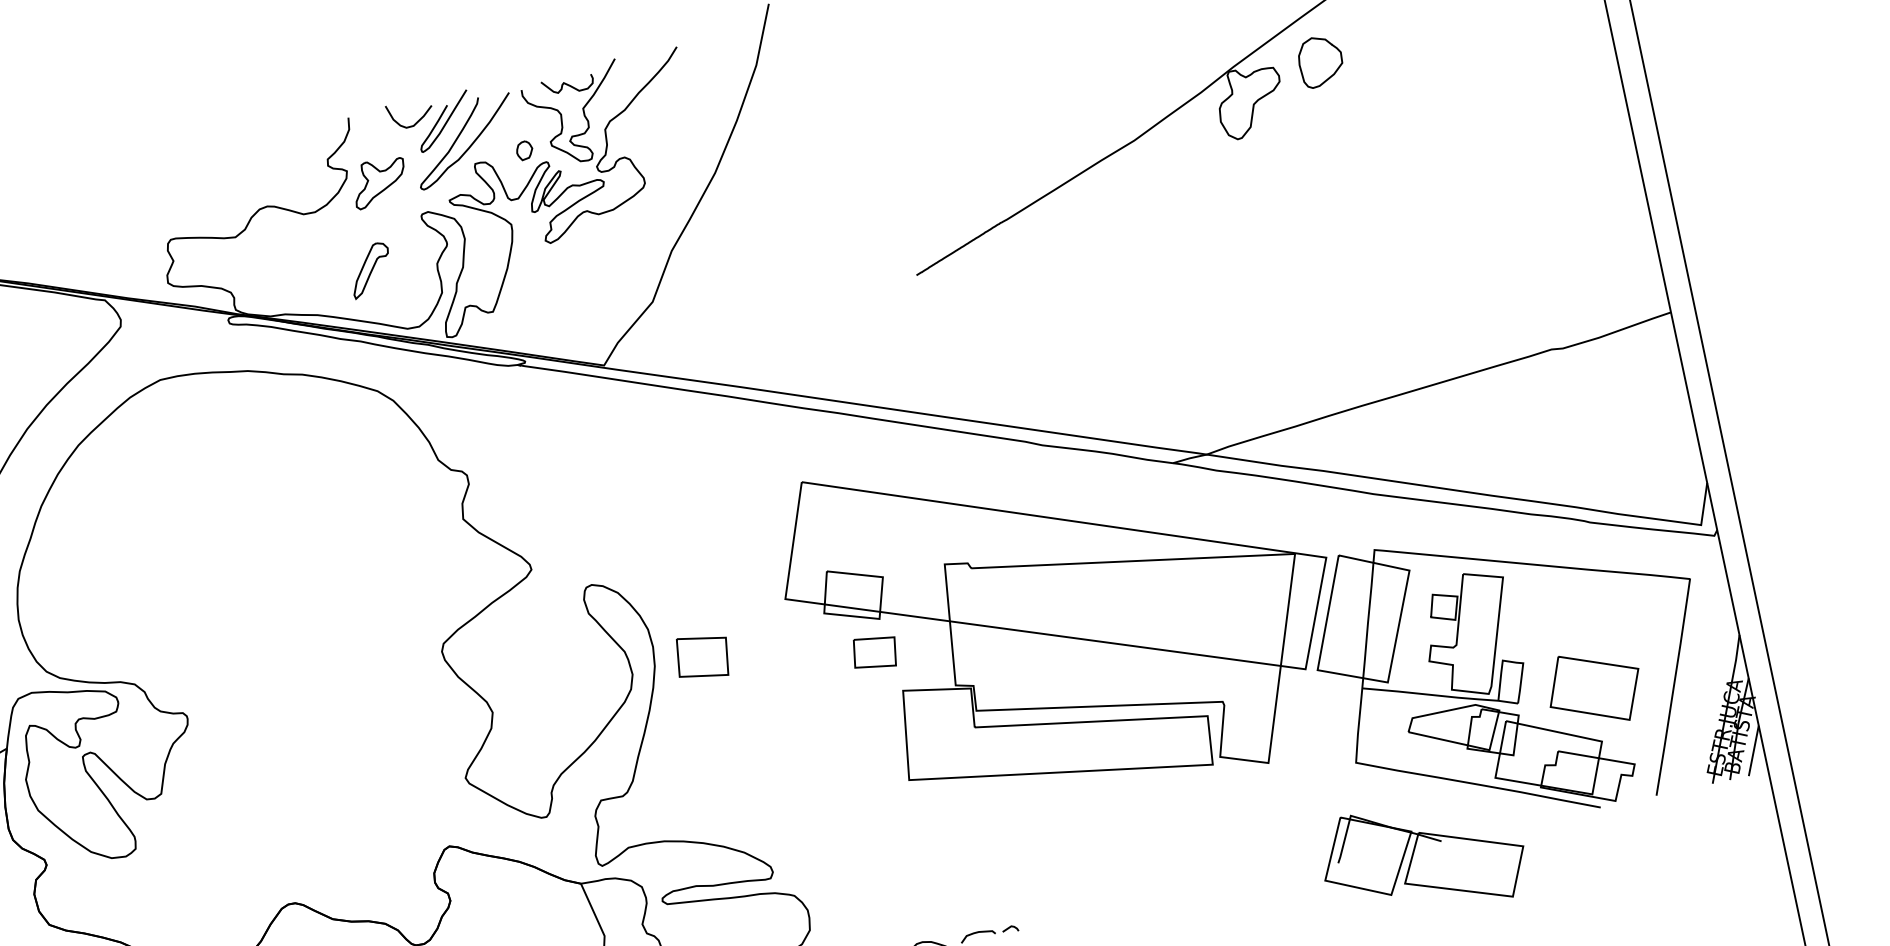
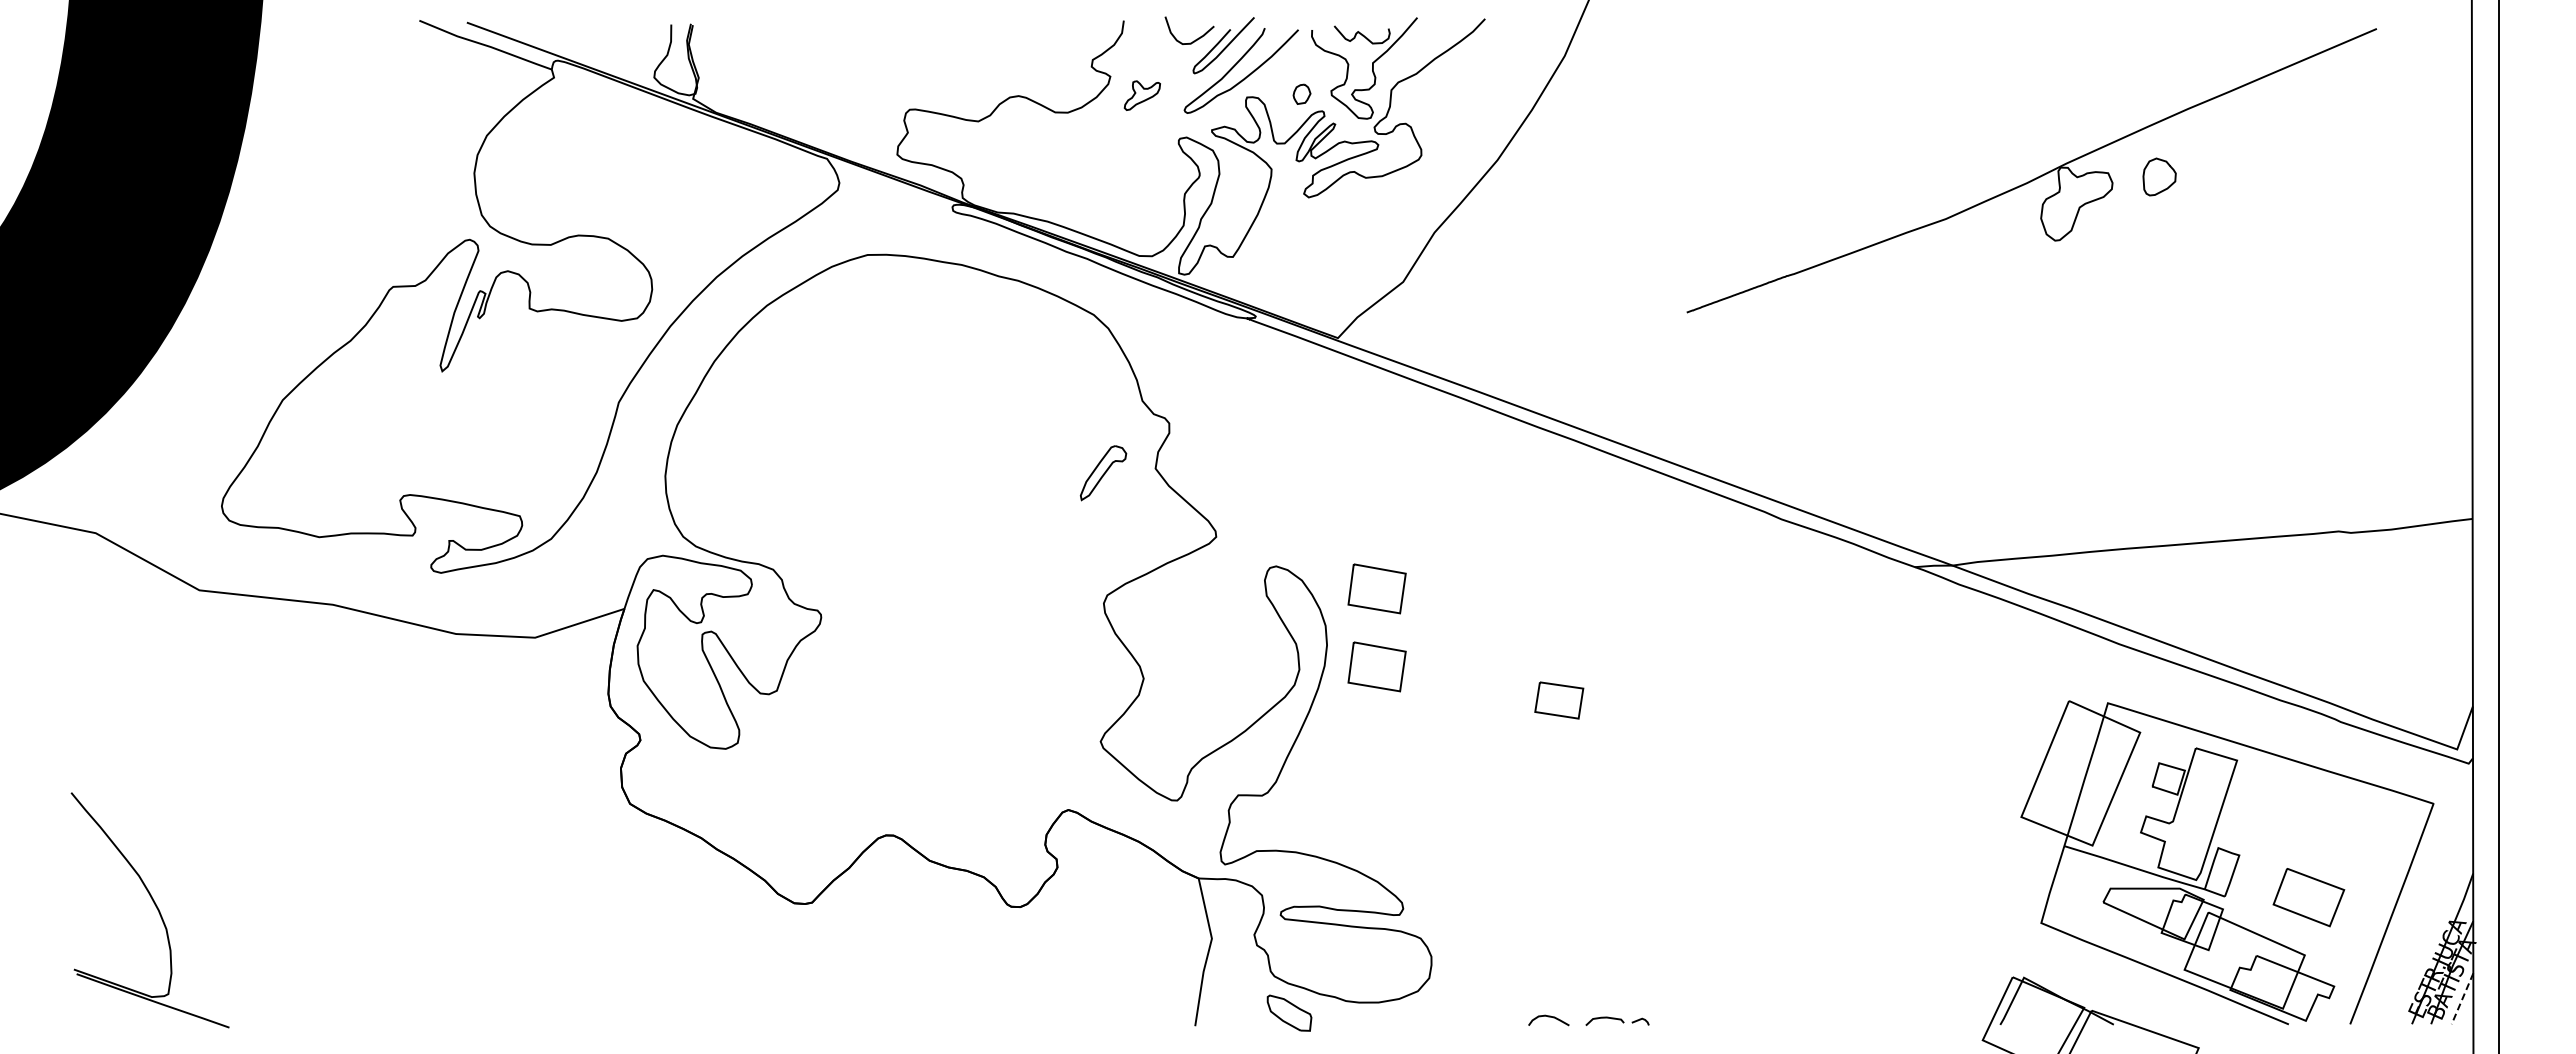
part: (1320, 60) -> (2159, 176), size x0.7
part: (379, 182) -> (1142, 95), size x0.6
part: (370, 270) -> (1103, 473), moved
part: (687, 585) -> (1376, 588), added
part: (1064, 616) -> (1766, 704), removed
part: (1594, 688) -> (2308, 897), size x0.7
line: (1753, 750) -> (2462, 998), solid -> dashed

